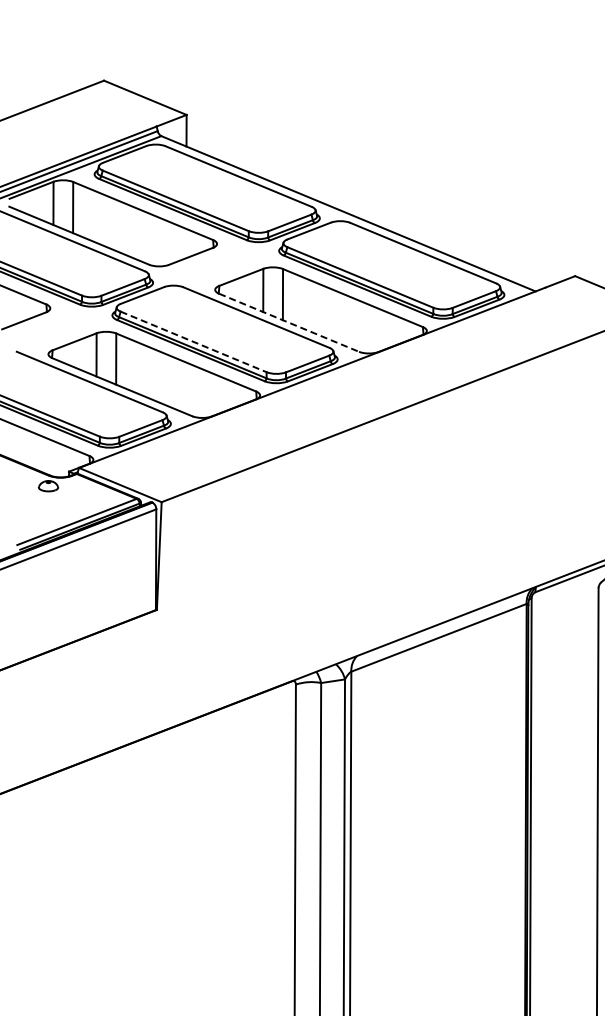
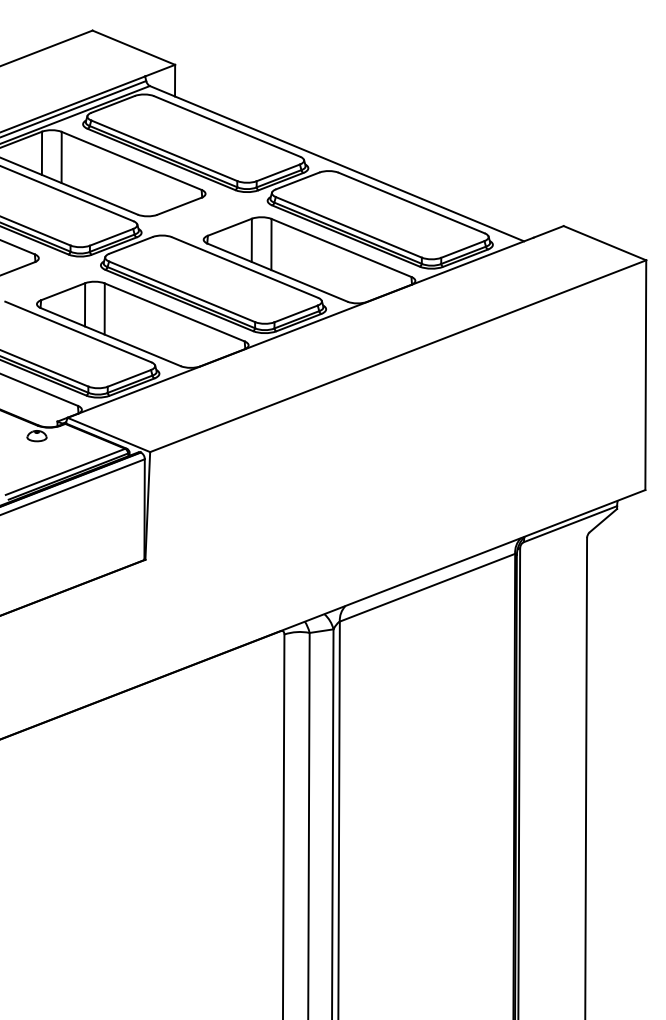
line: (289, 322) -> (277, 272), dashed -> solid
line: (194, 342) -> (182, 292), dashed -> solid

